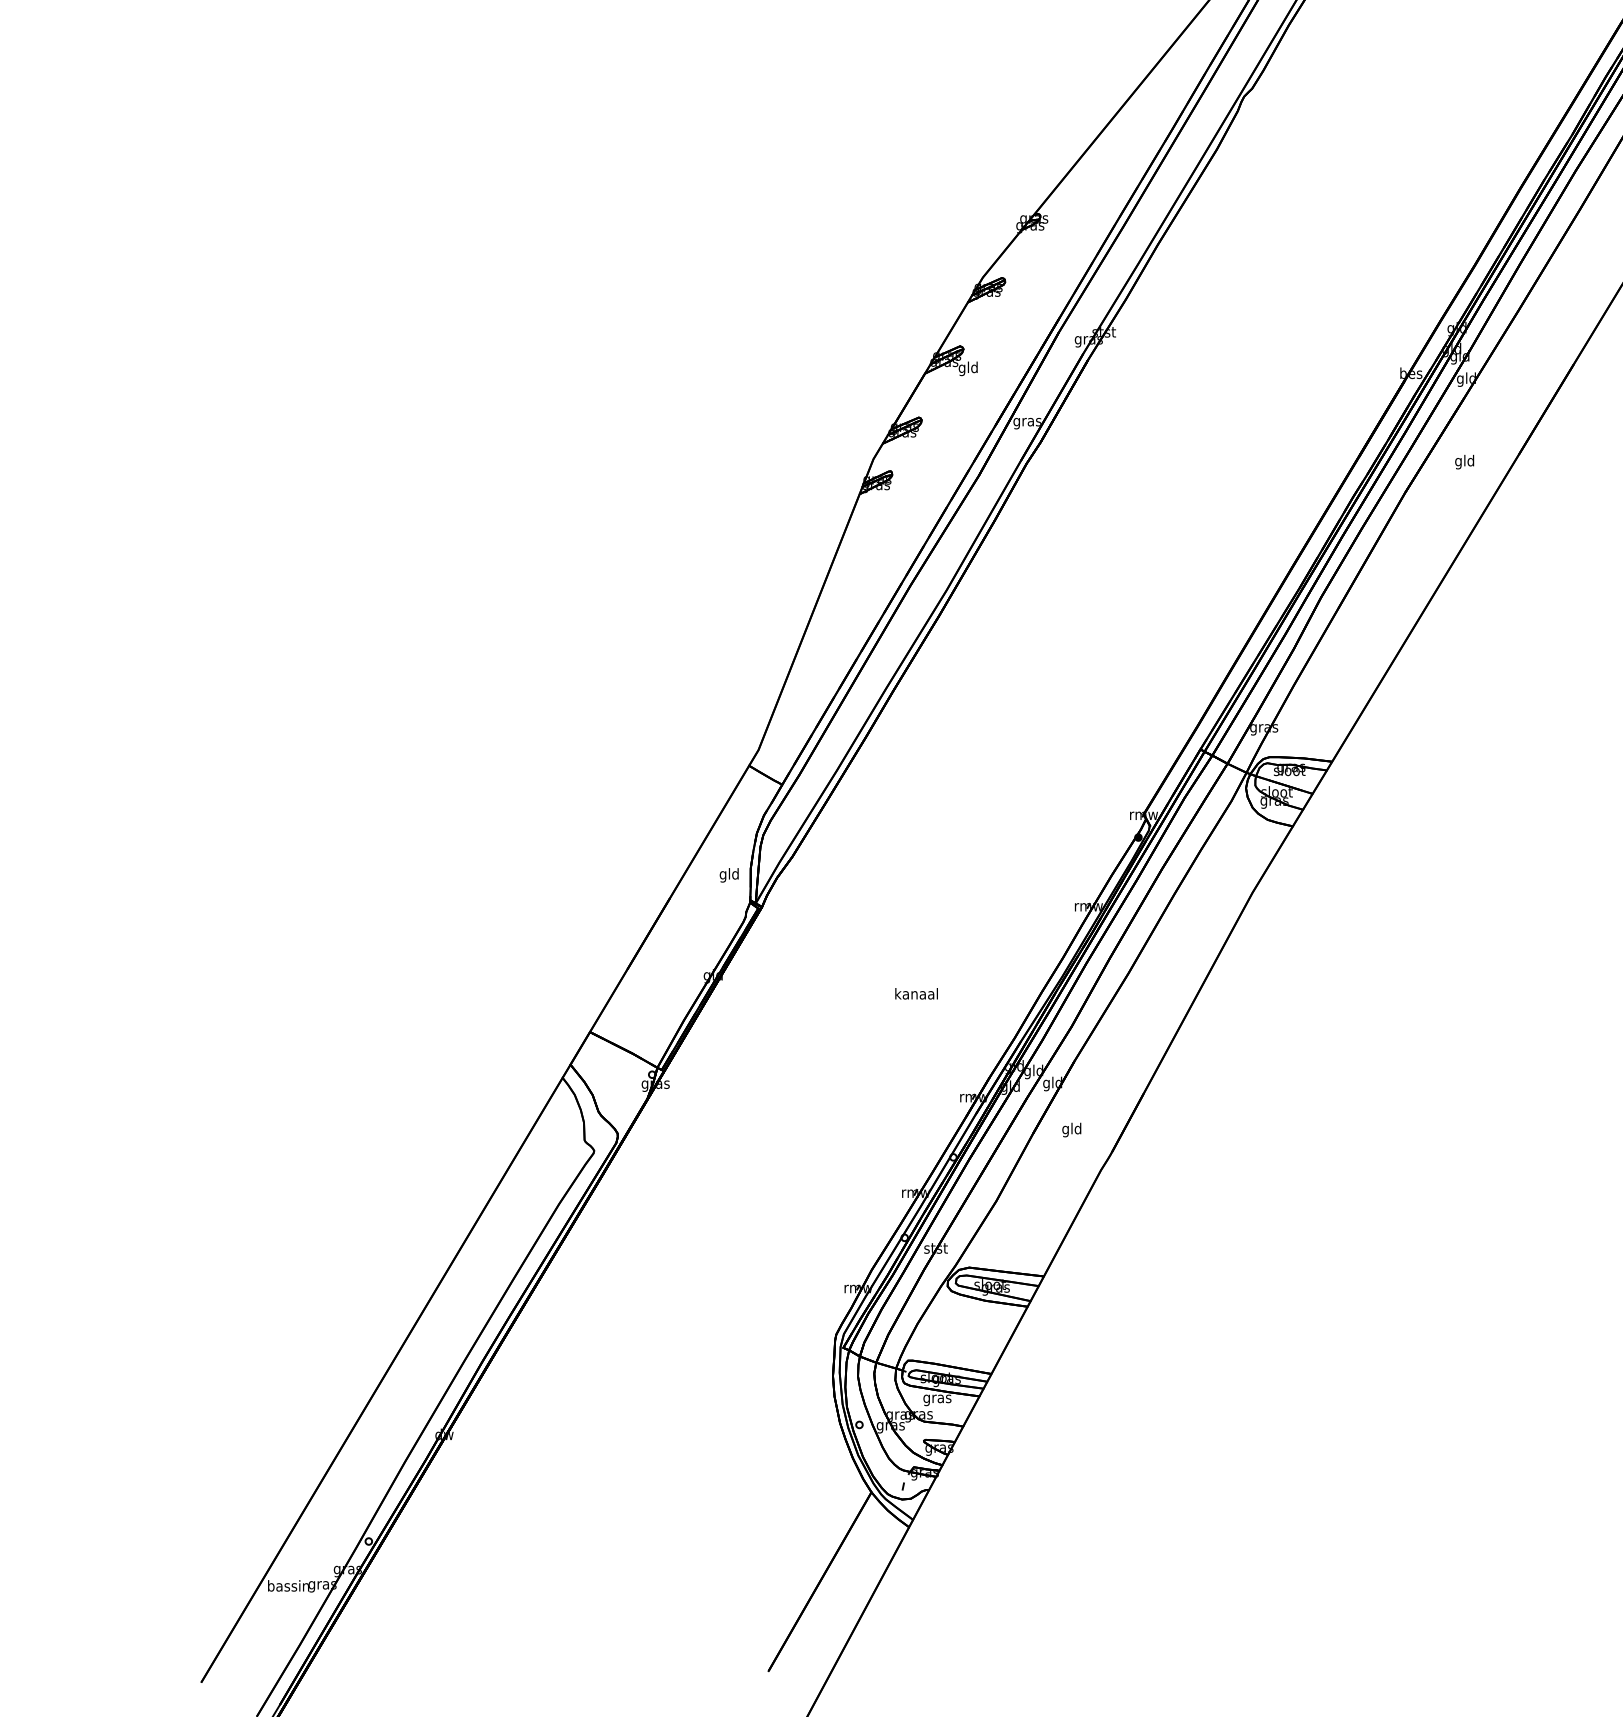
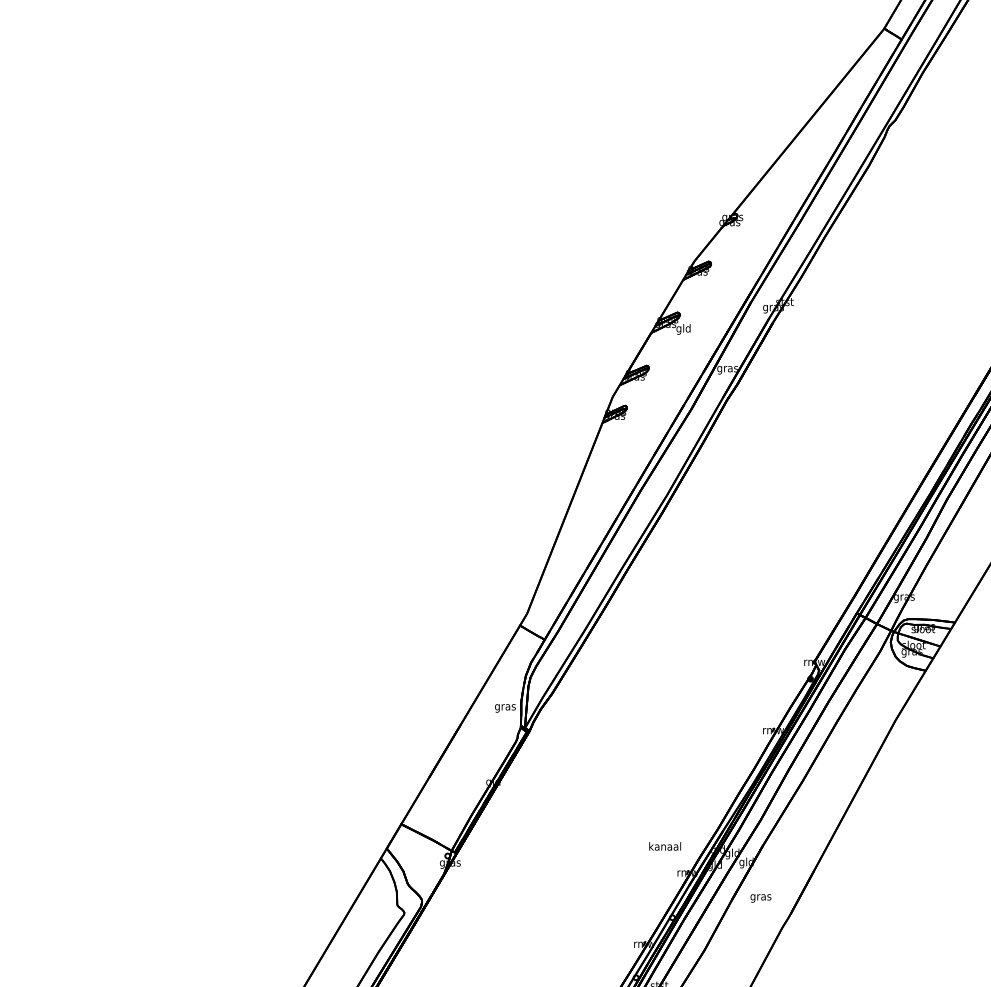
text: (729, 875) -> (505, 707), gld -> gras
text: (916, 993) -> (665, 846), moved
text: (1071, 1129) -> (760, 896), gld -> gras

